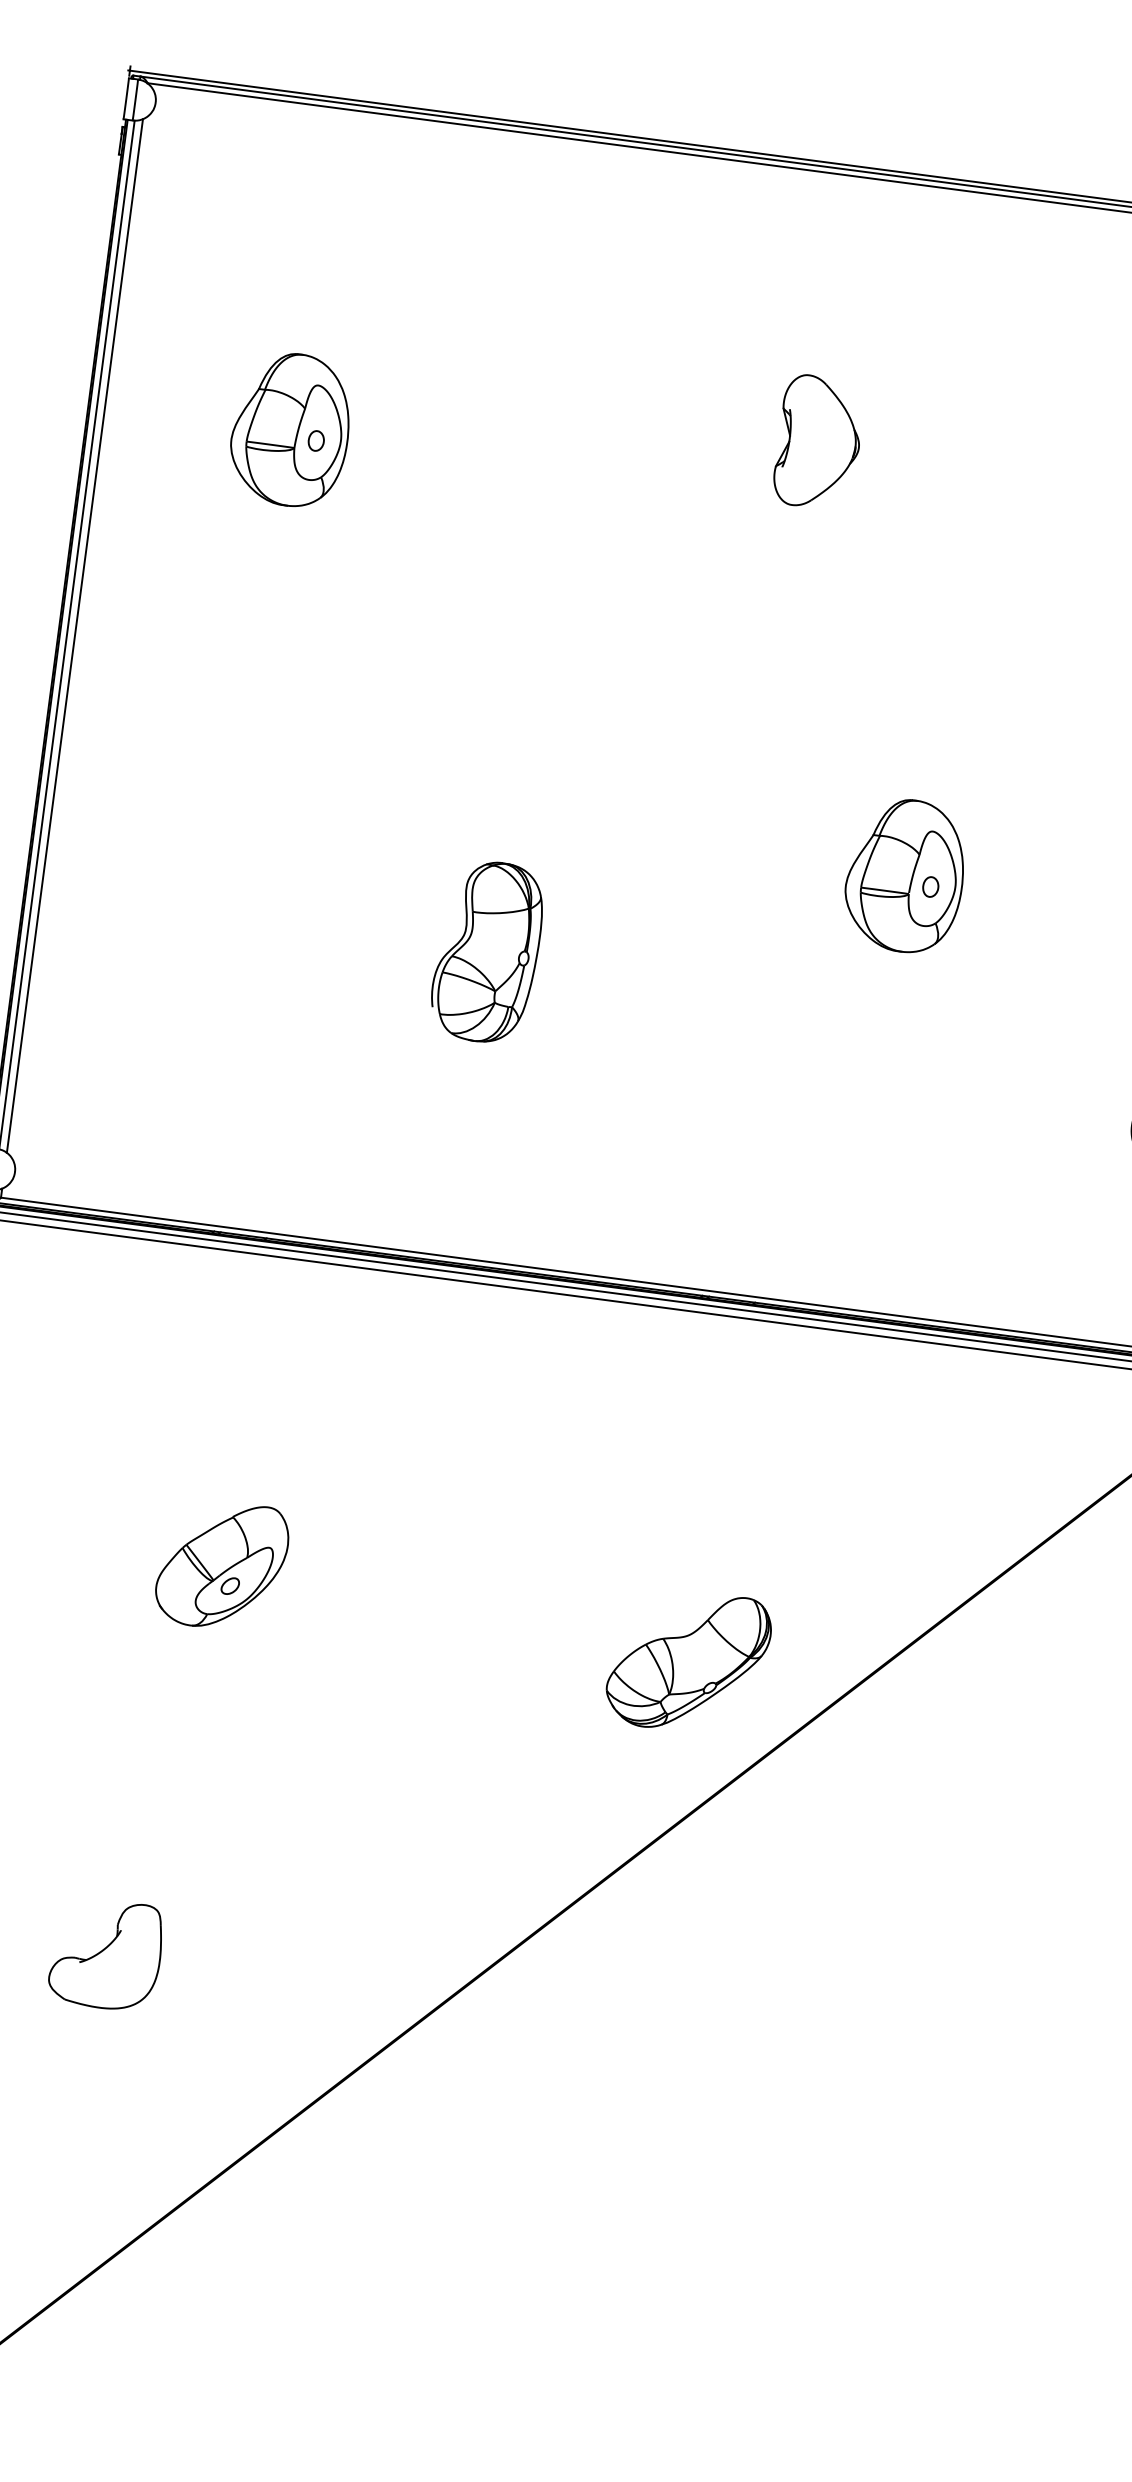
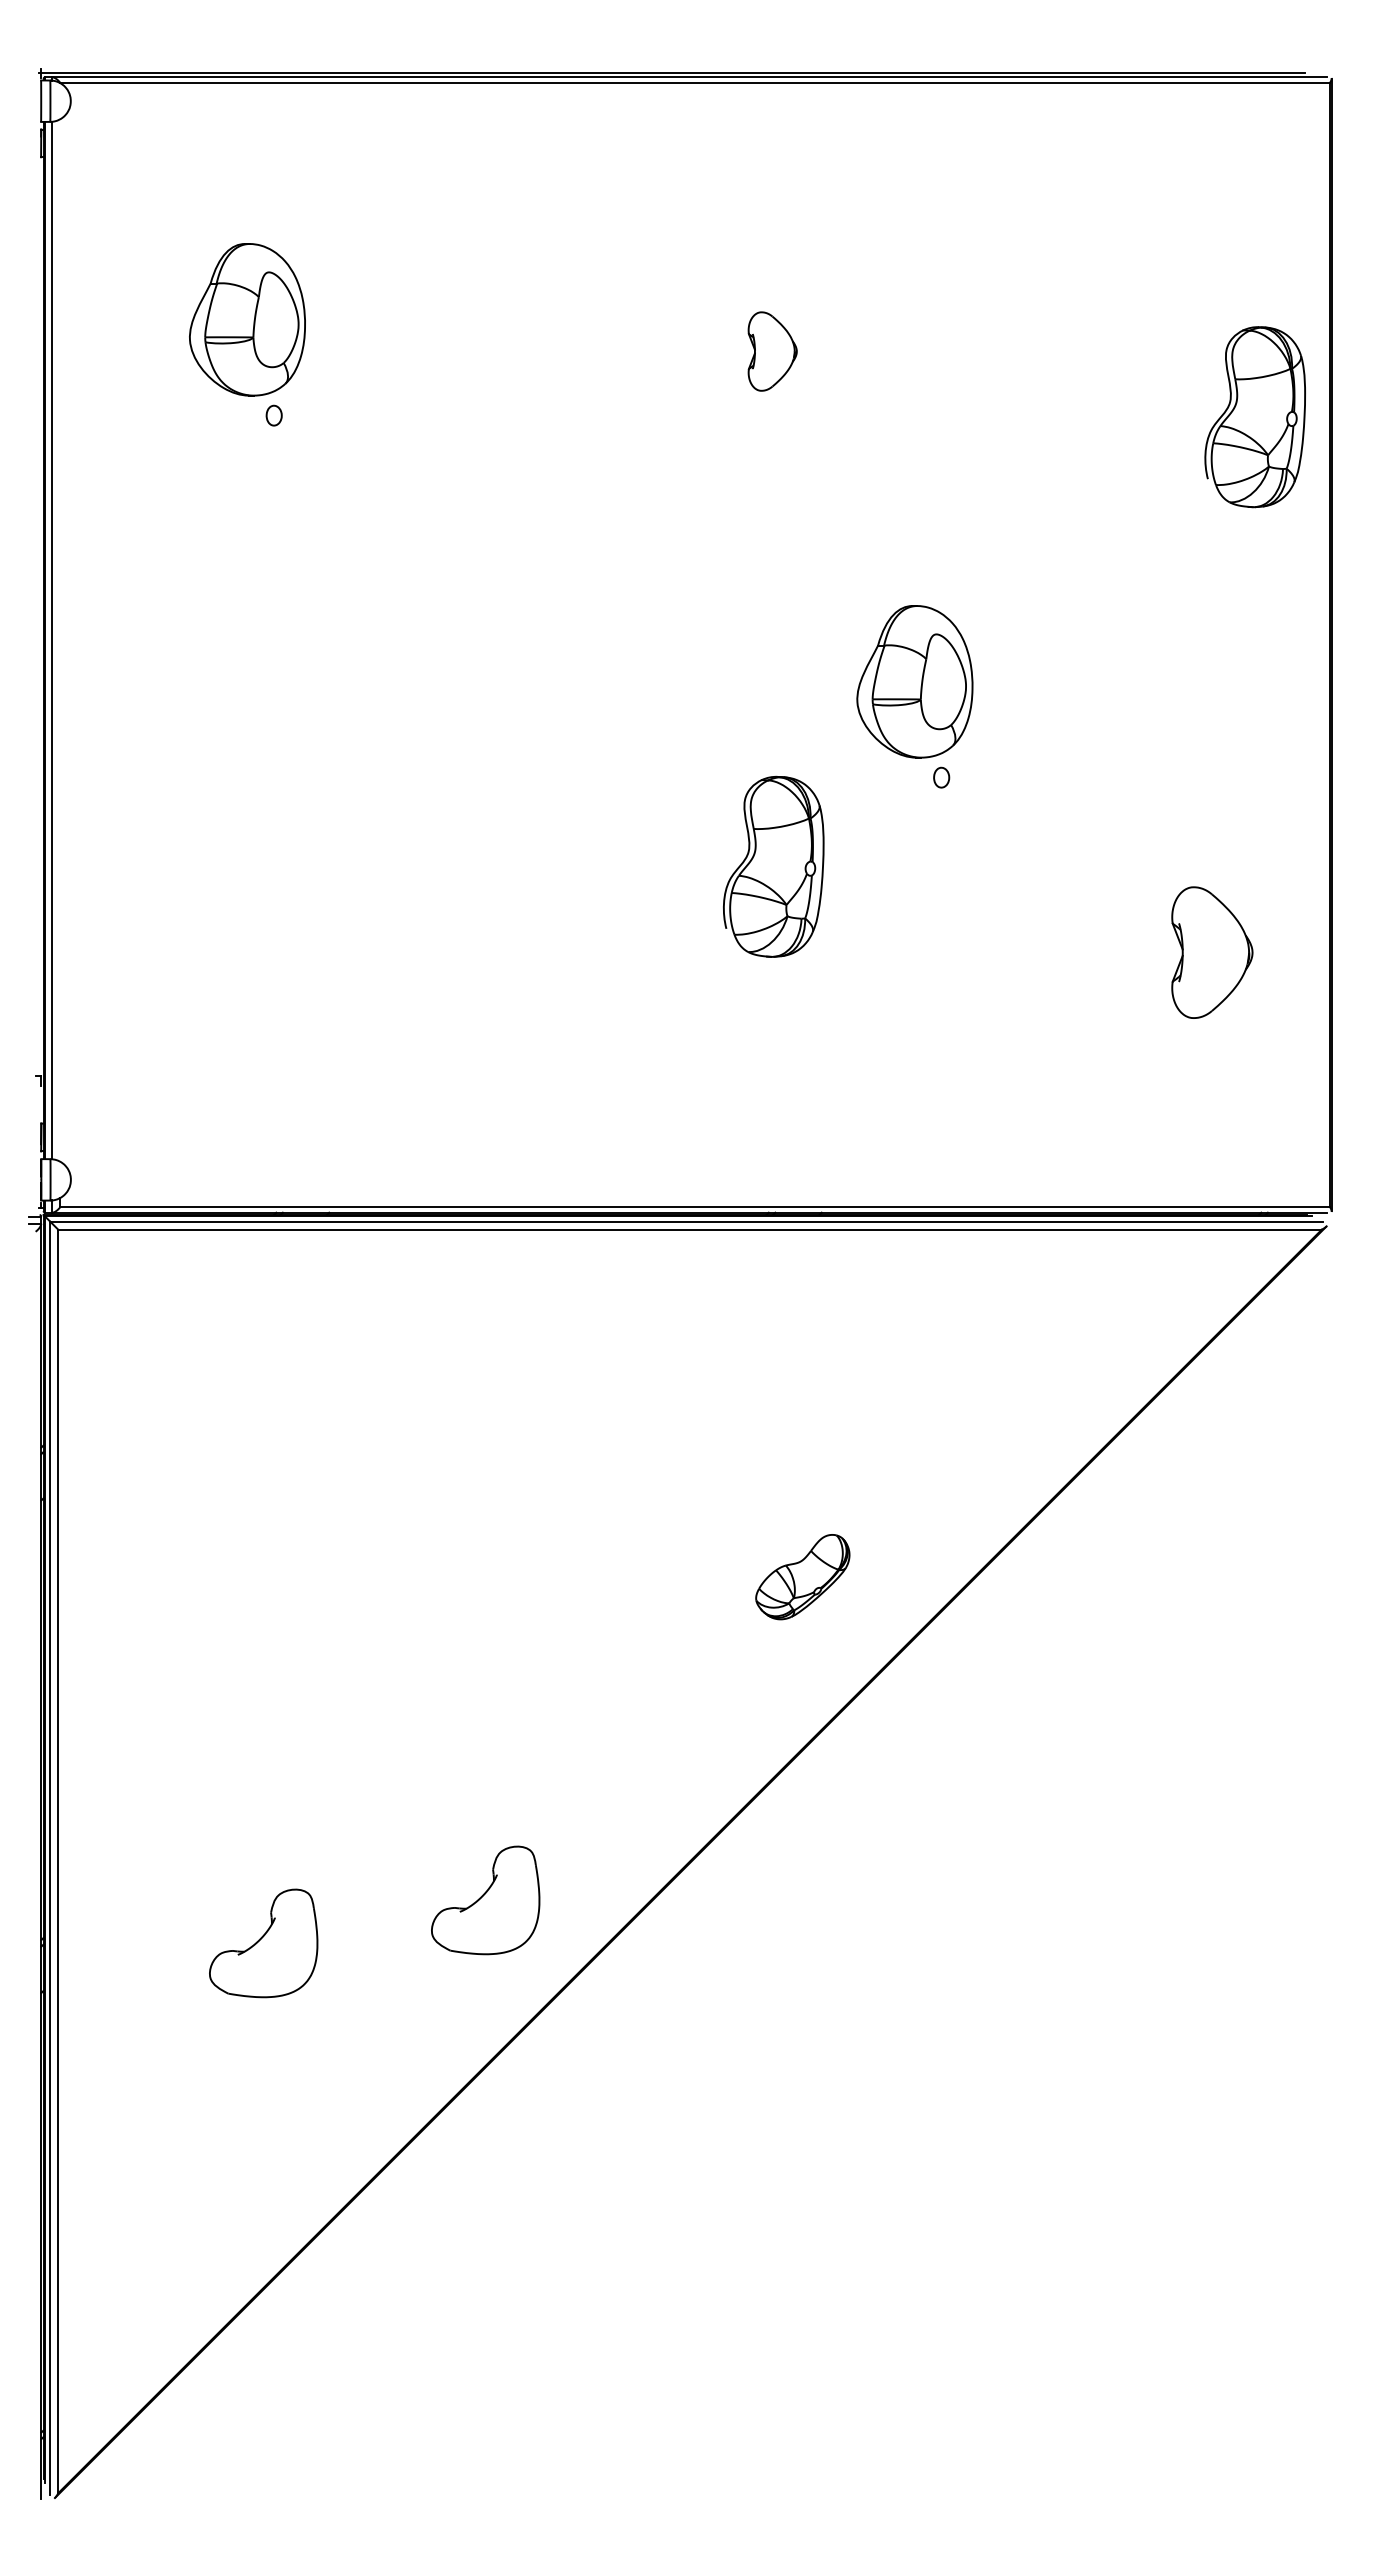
part: (290, 429) -> (247, 319), moved
part: (818, 442) -> (772, 351), size x0.6
line: (75, 636) -> (60, 640), removed
part: (904, 875) -> (914, 681), moved
part: (487, 951) -> (773, 866), moved
part: (222, 1565) -> (327, 1542), removed
part: (688, 1660) -> (802, 1576), size x0.6
part: (331, 1940) -> (485, 1900), added

